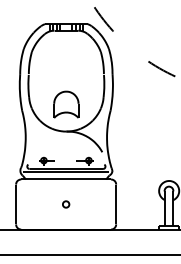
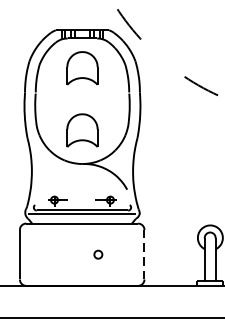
part: (66, 54) -> (82, 68), added
part: (66, 204) -> (98, 254), moved
line: (116, 204) -> (144, 254), solid -> dashed

